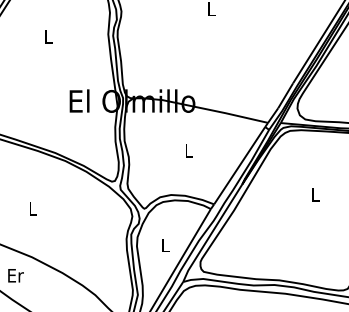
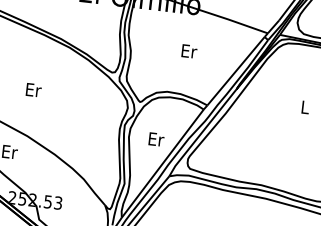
text: (189, 150) -> (189, 51), L -> Er
text: (33, 208) -> (34, 89), L -> Er
text: (165, 245) -> (156, 139), L -> Er

